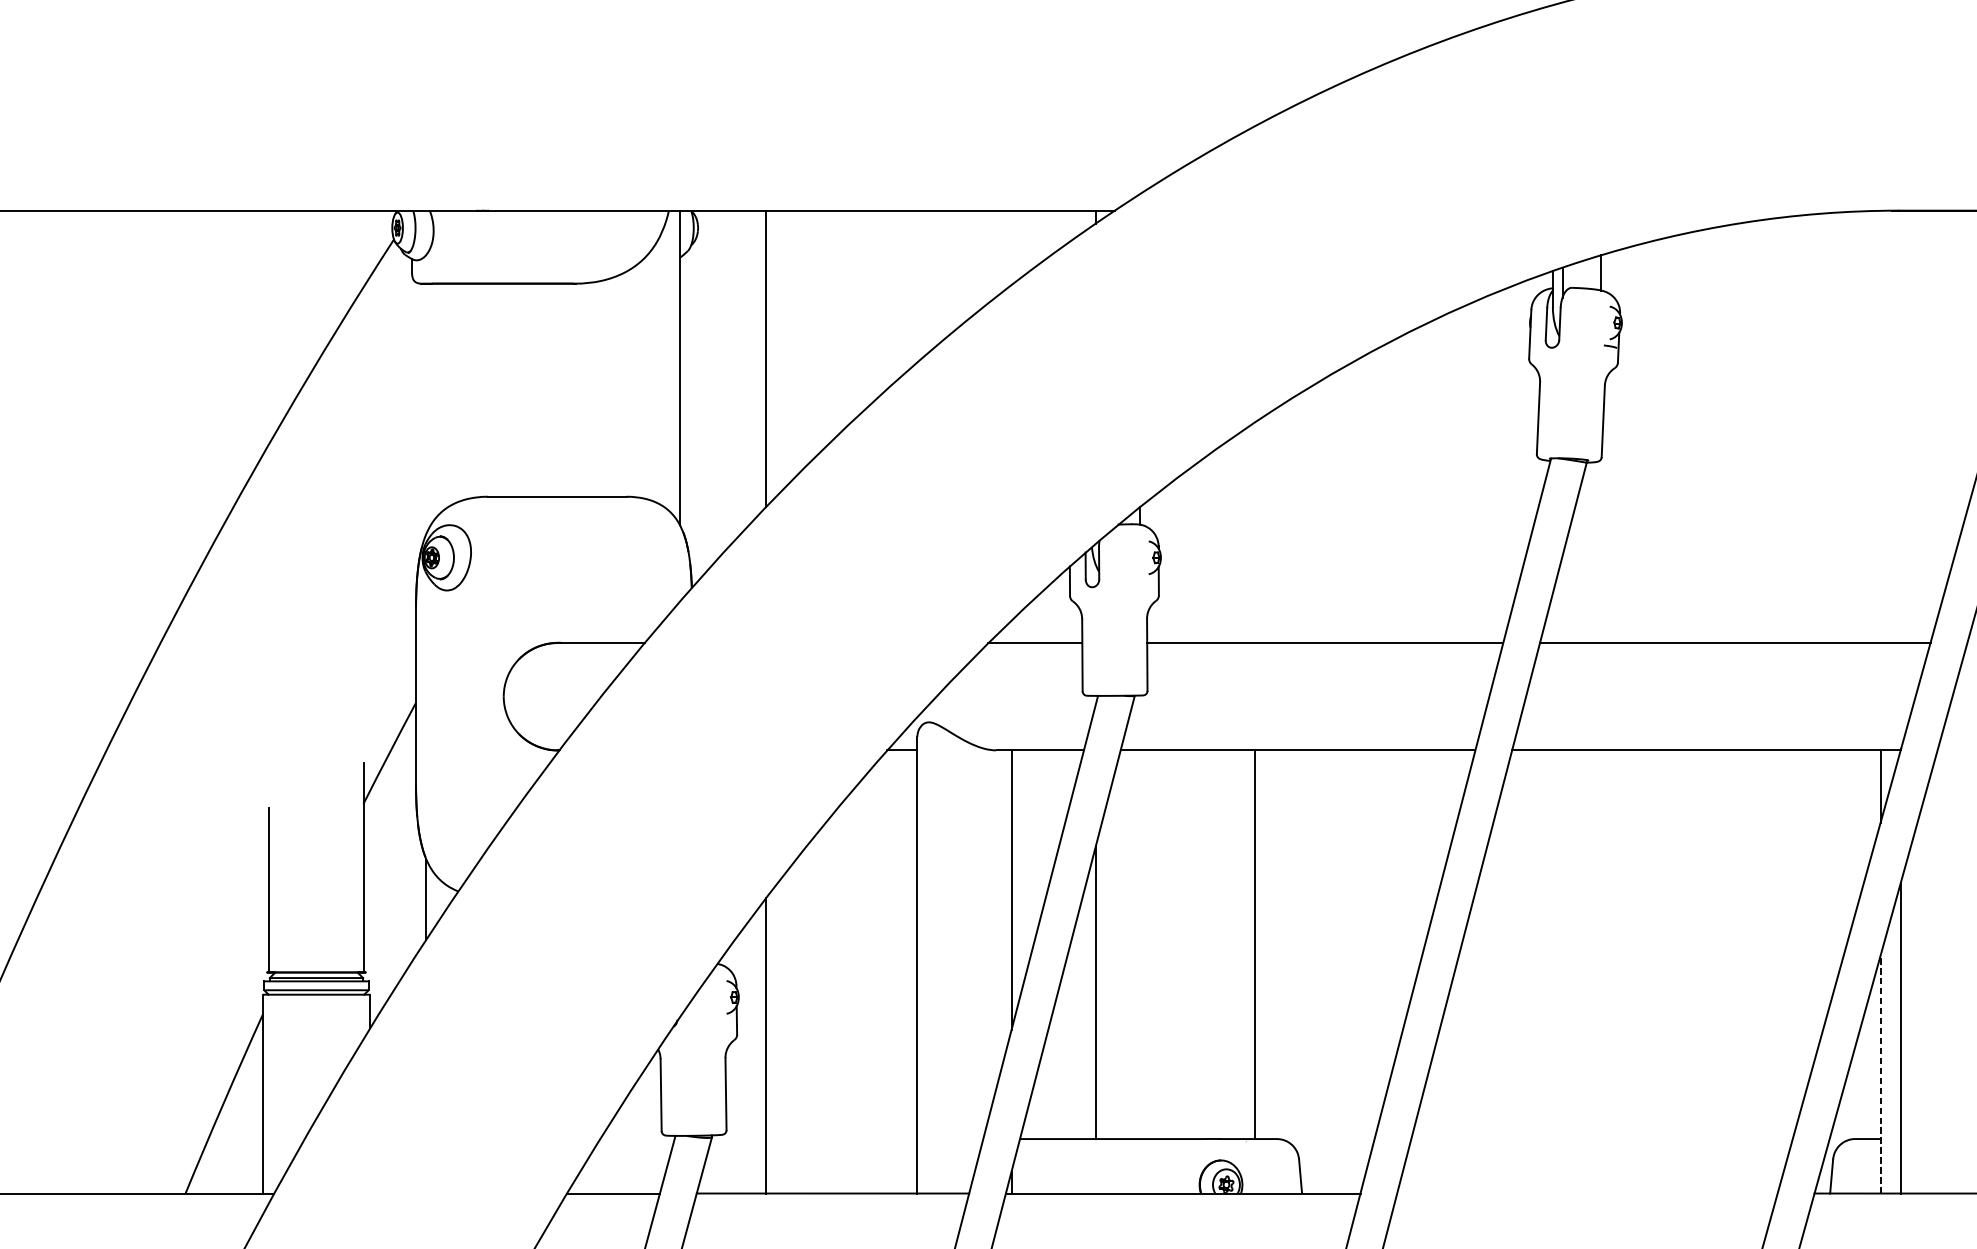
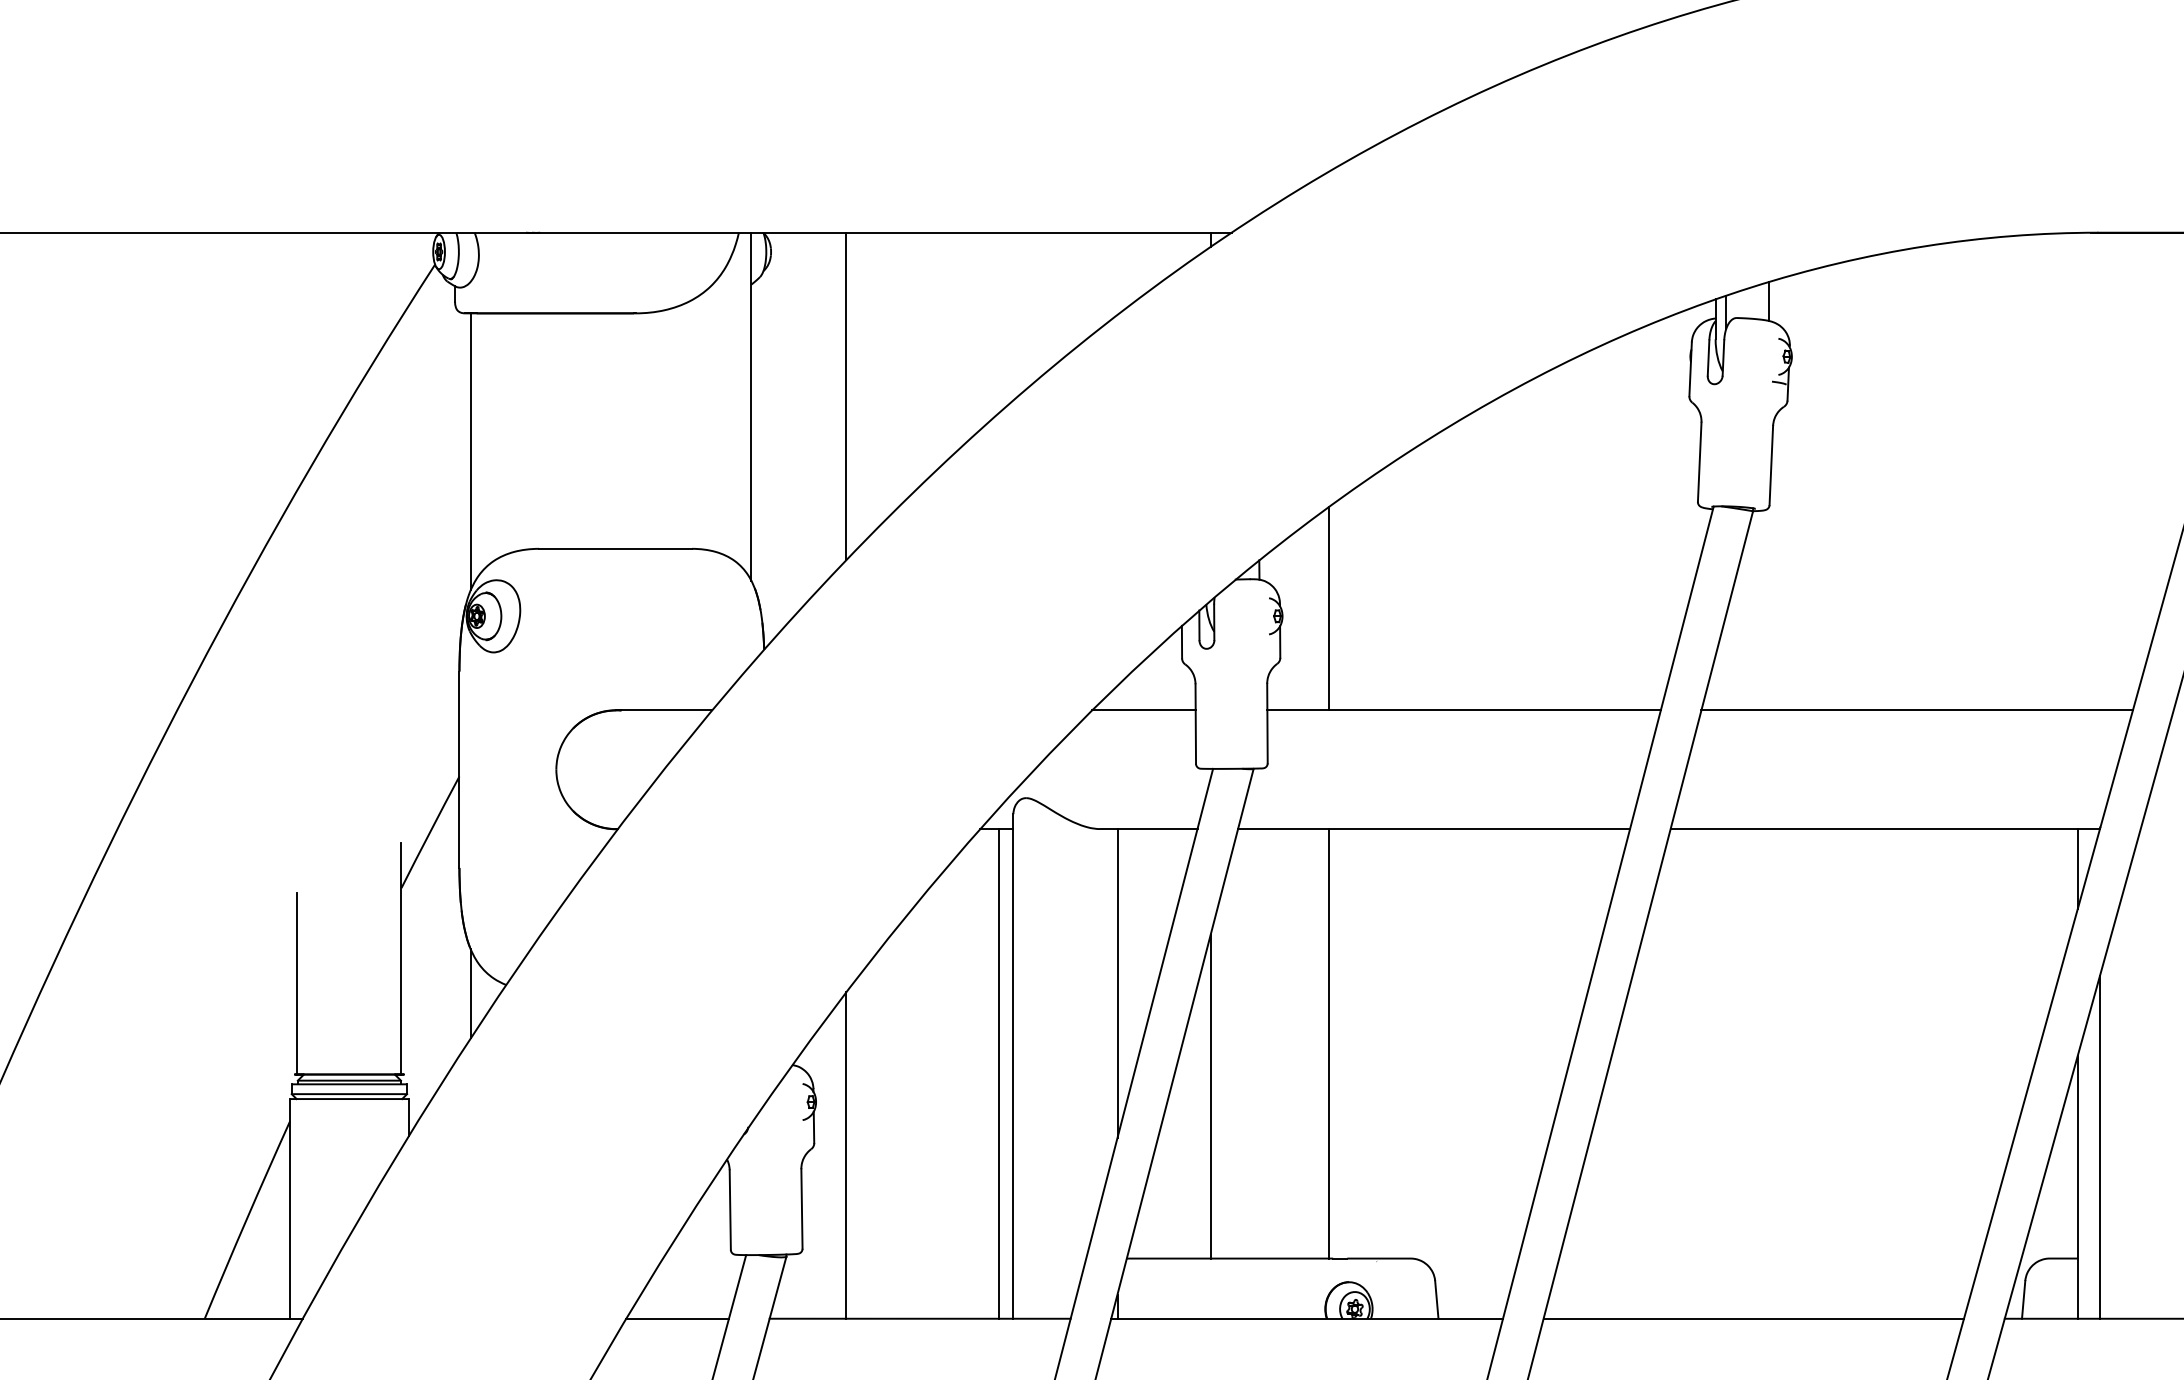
line: (426, 408) -> (470, 451), added
line: (1203, 550) -> (1329, 608), added
line: (1255, 944) -> (1329, 1043), moved
line: (903, 971) -> (998, 1073), added
line: (1880, 1073) -> (2077, 1186), dashed -> solid
line: (1587, 1193) -> (1753, 1318), added

